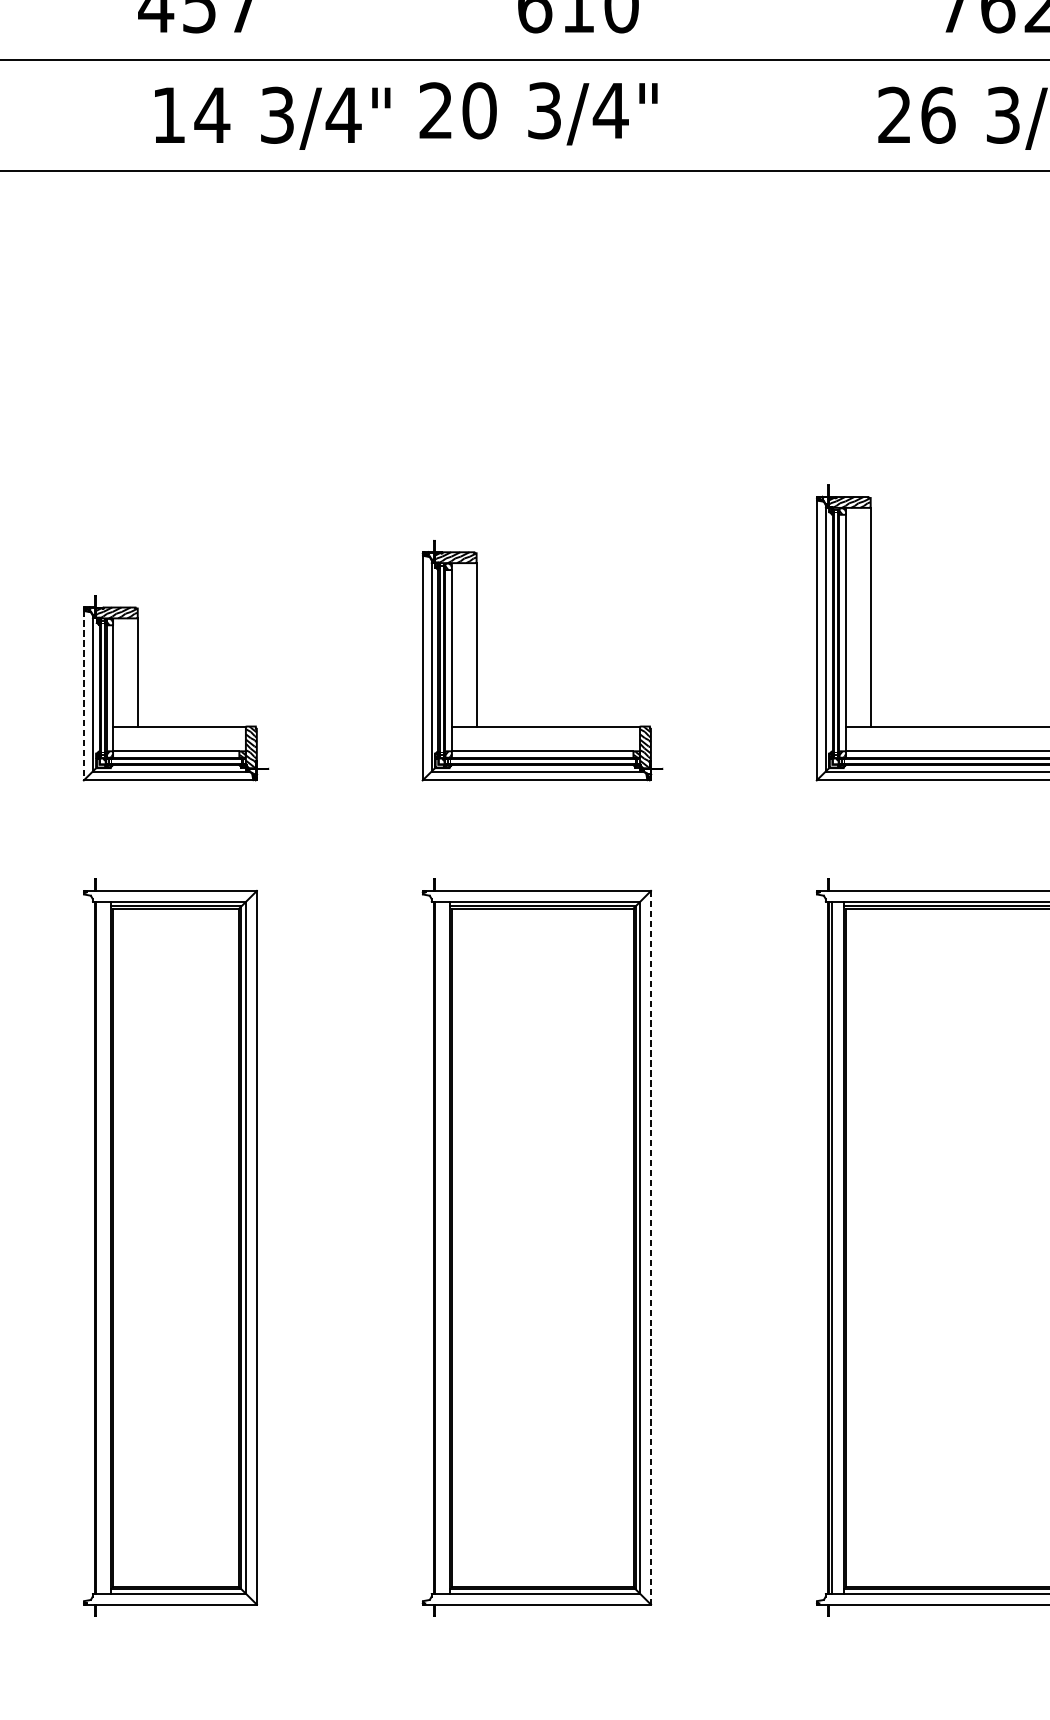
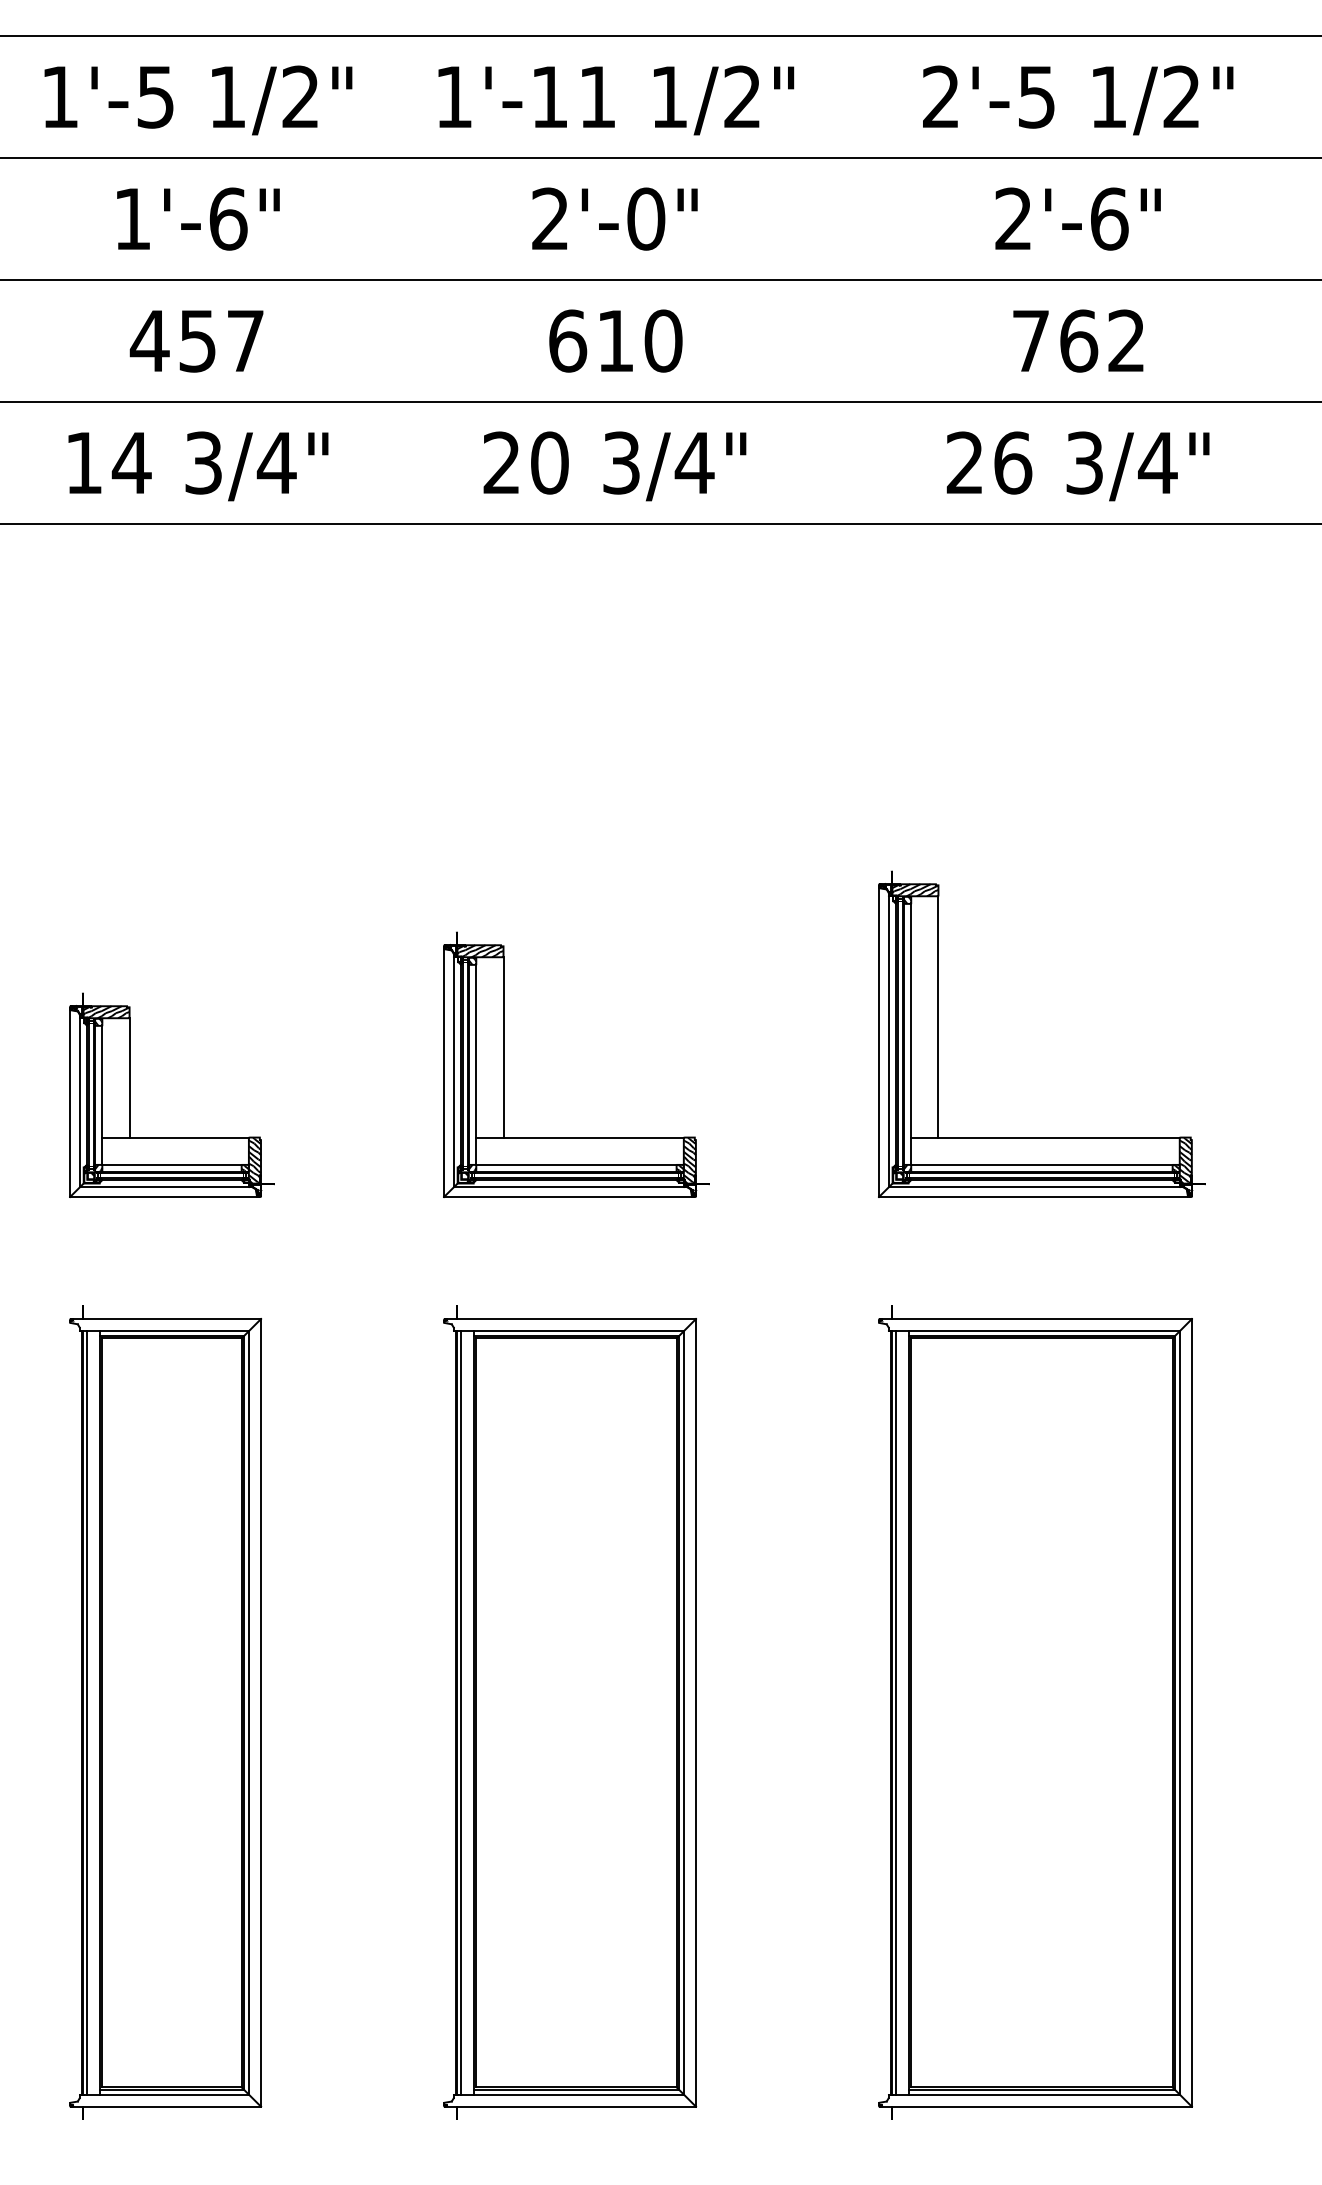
text: (538, 113) -> (614, 466), moved
text: (272, 118) -> (198, 466), moved
line: (84, 695) -> (70, 1103), dashed -> solid
line: (99, 1247) -> (87, 1712), added
line: (438, 1247) -> (461, 1712), added
line: (651, 1247) -> (696, 1712), dashed -> solid

